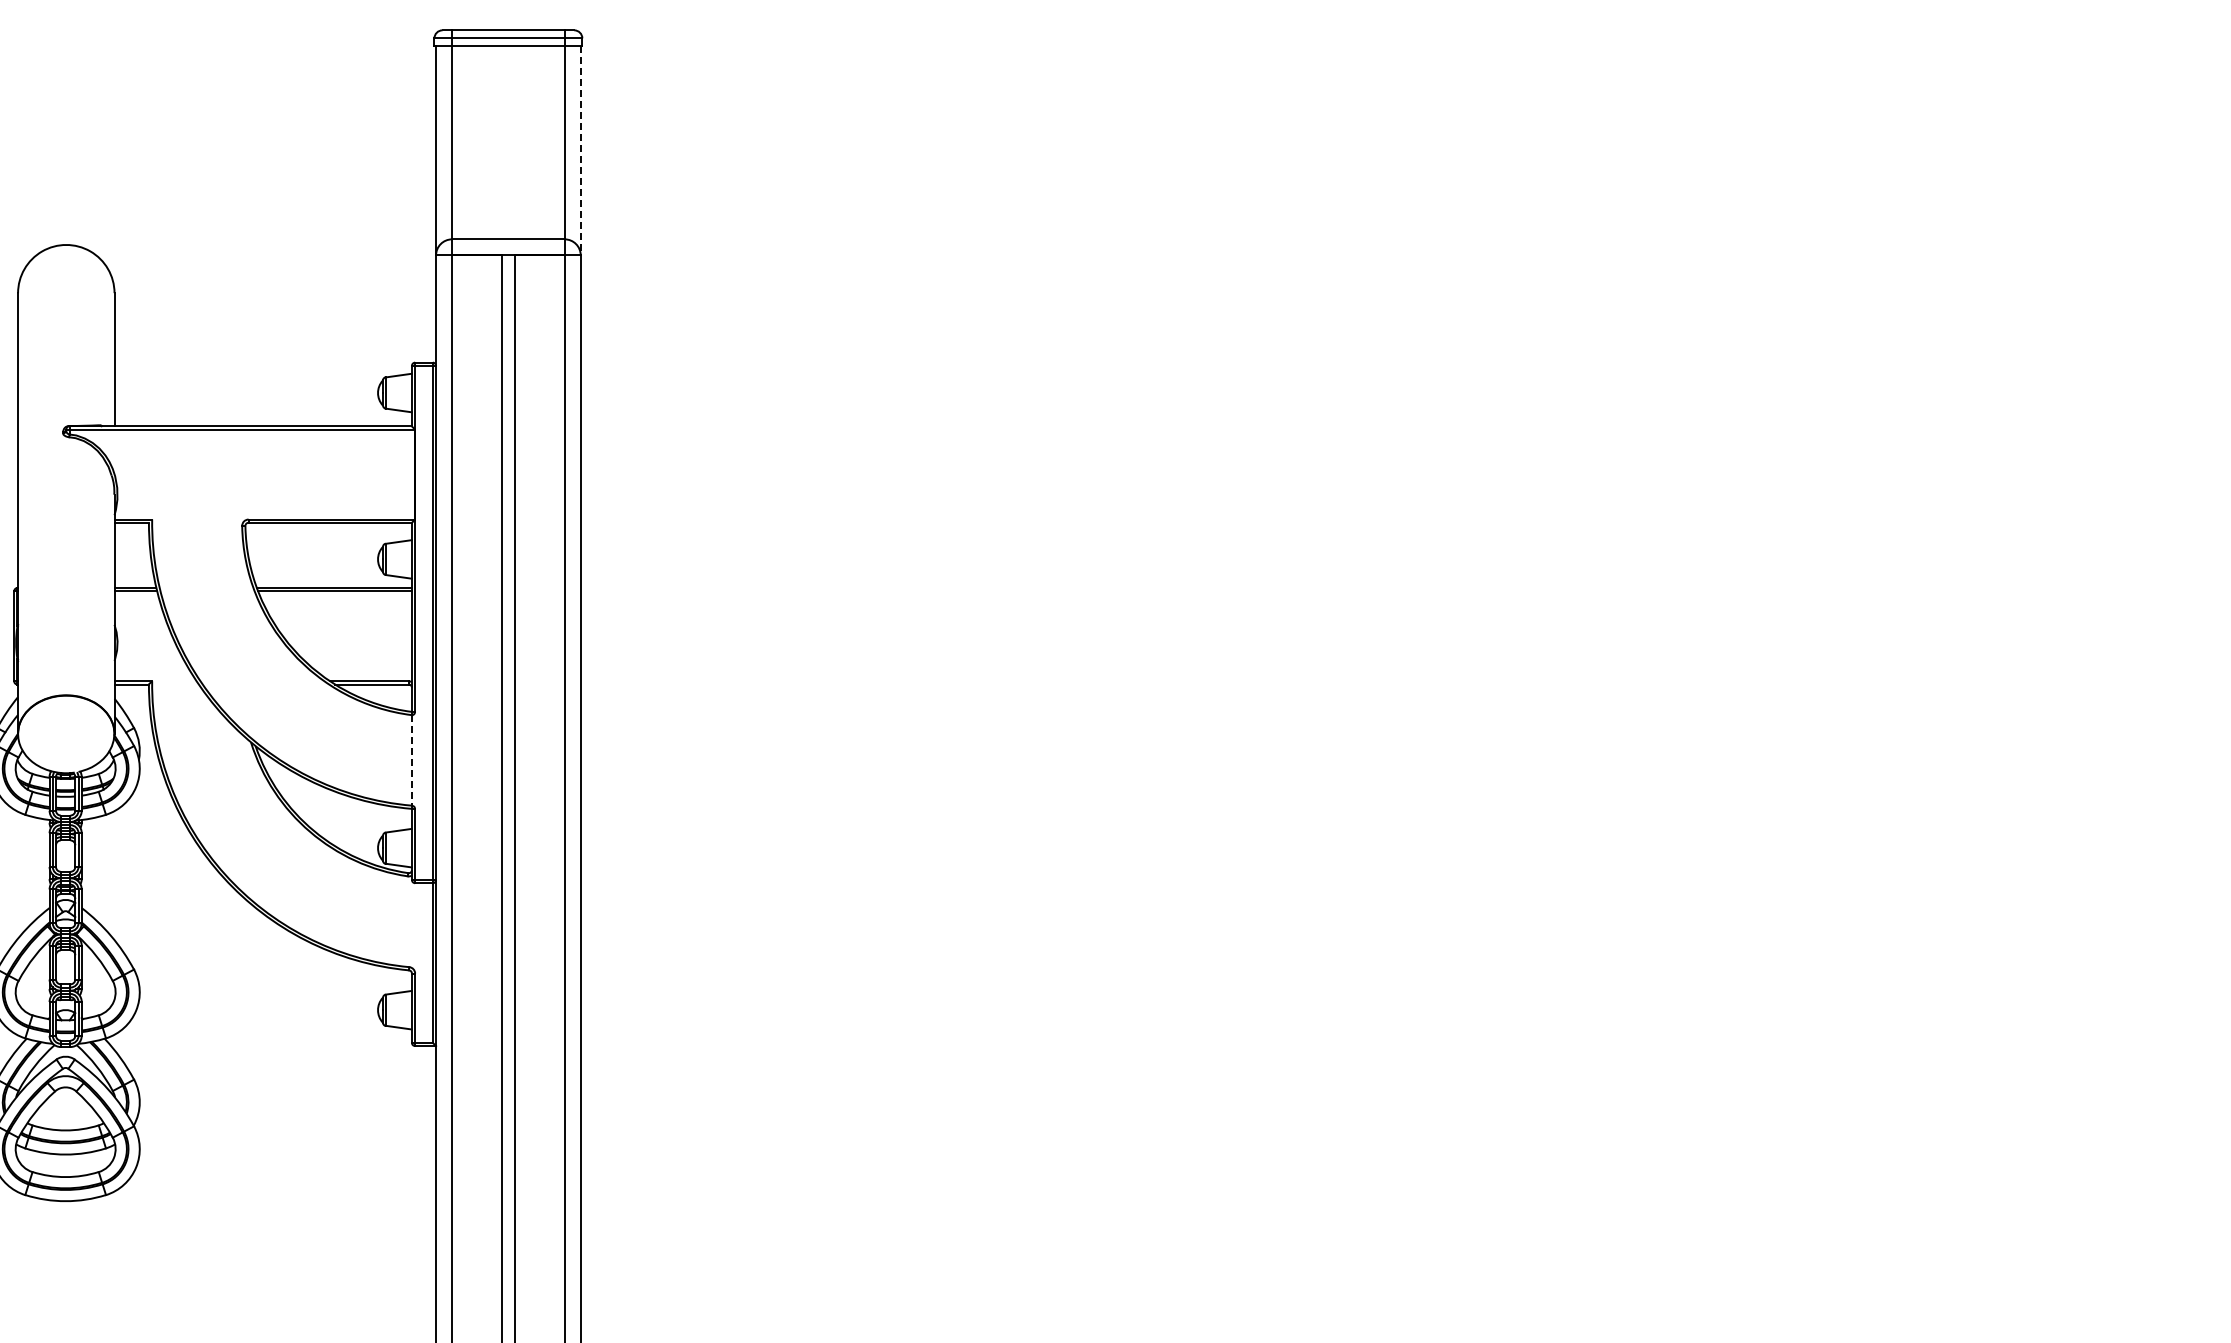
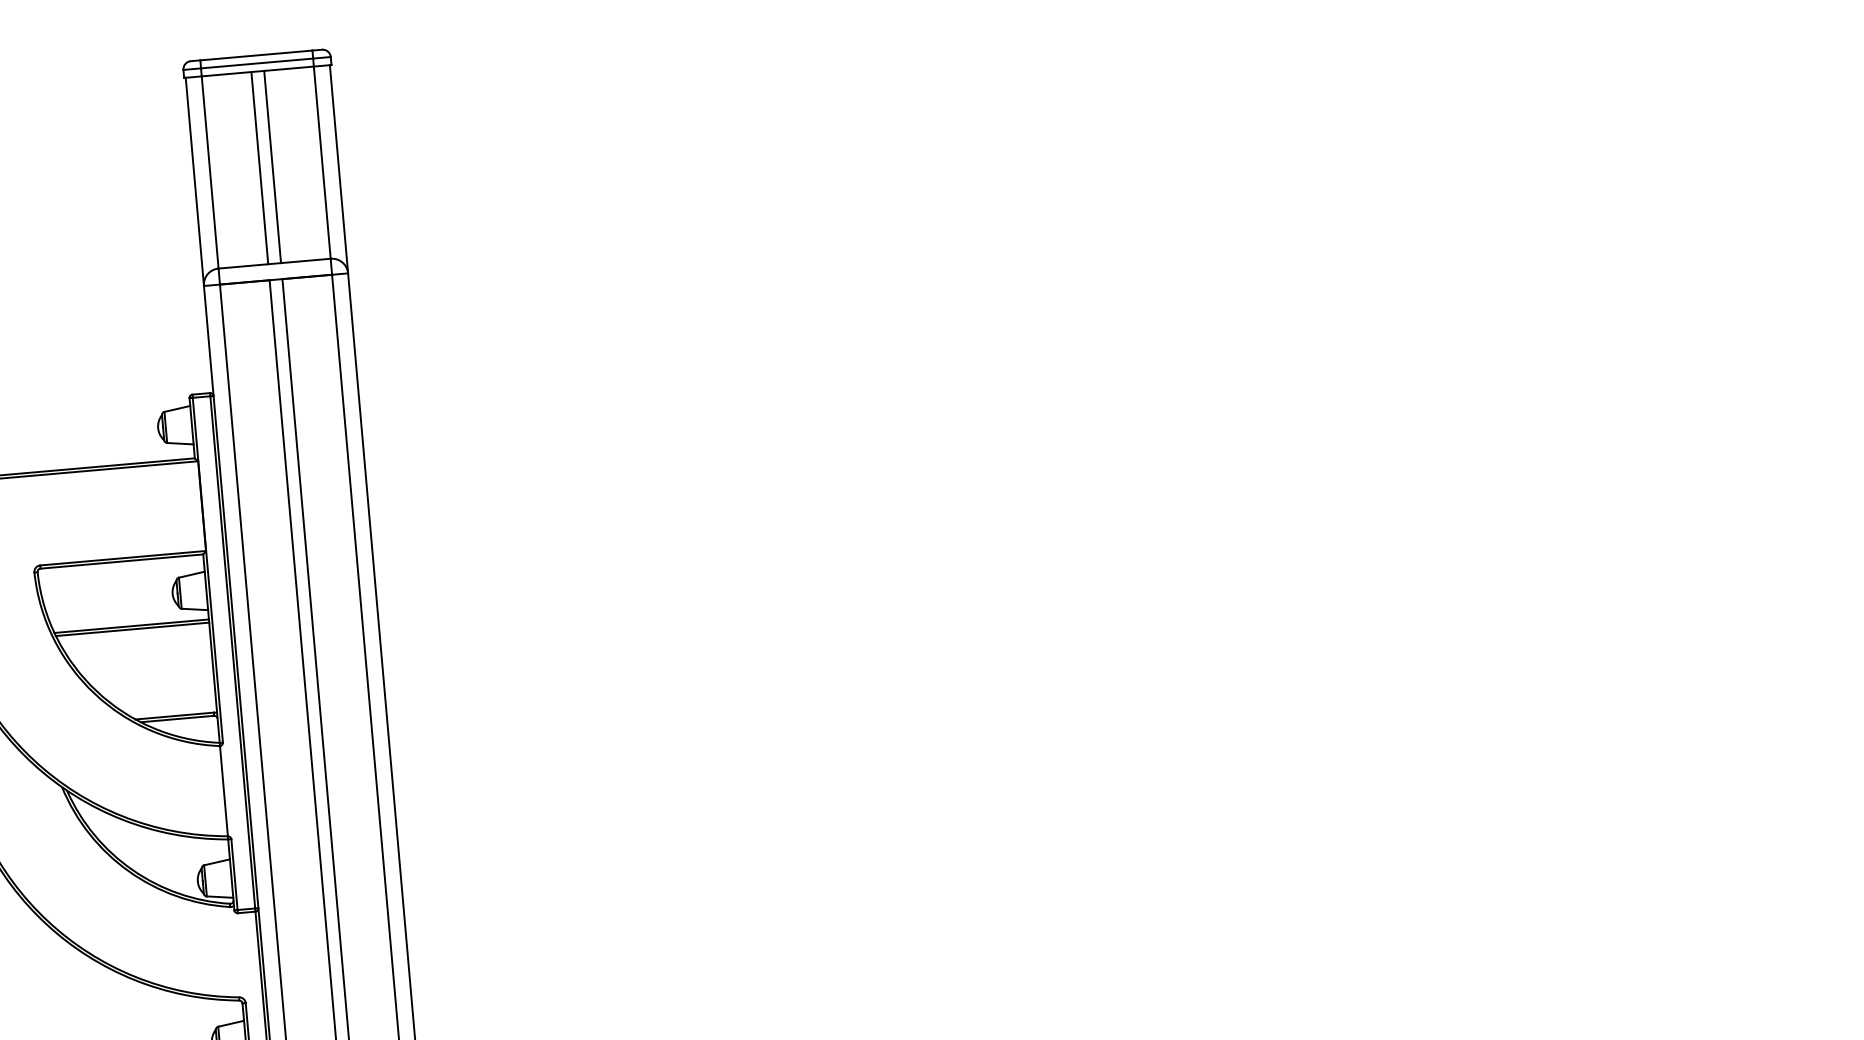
line: (501, 142) -> (259, 167), added
line: (514, 142) -> (272, 166), added
line: (580, 151) -> (338, 169), dashed -> solid
line: (411, 760) -> (223, 791), dashed -> solid

